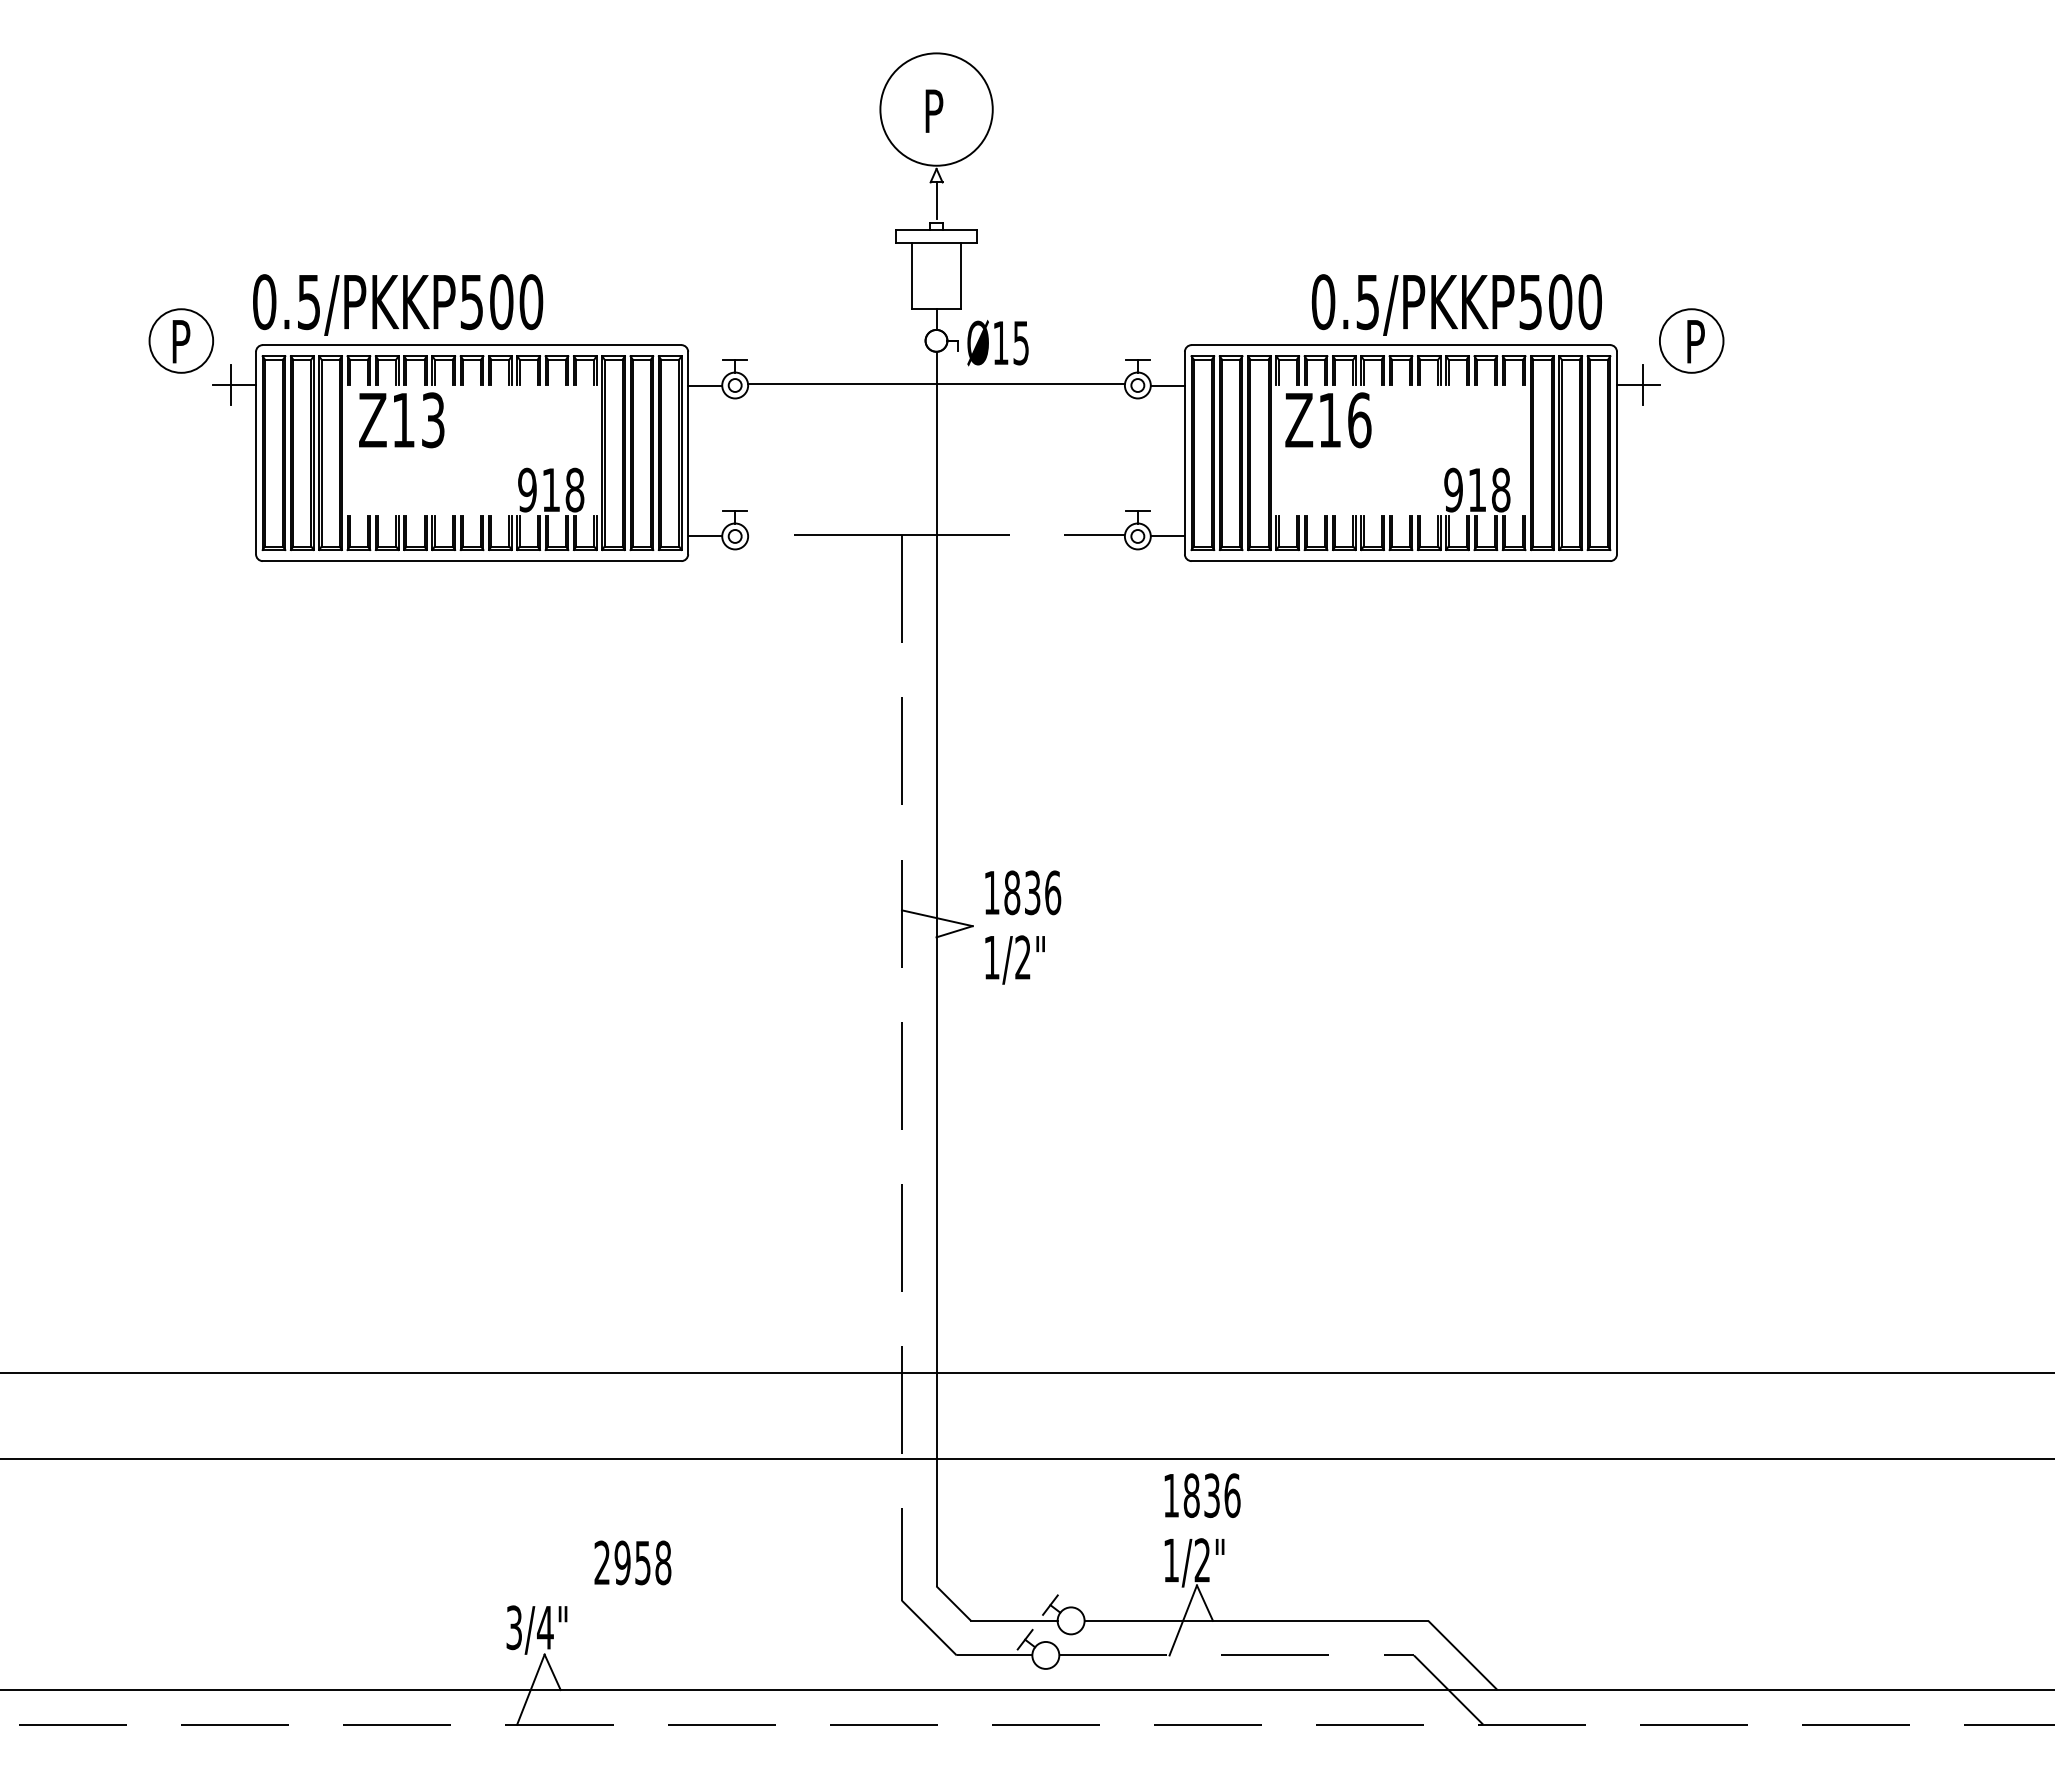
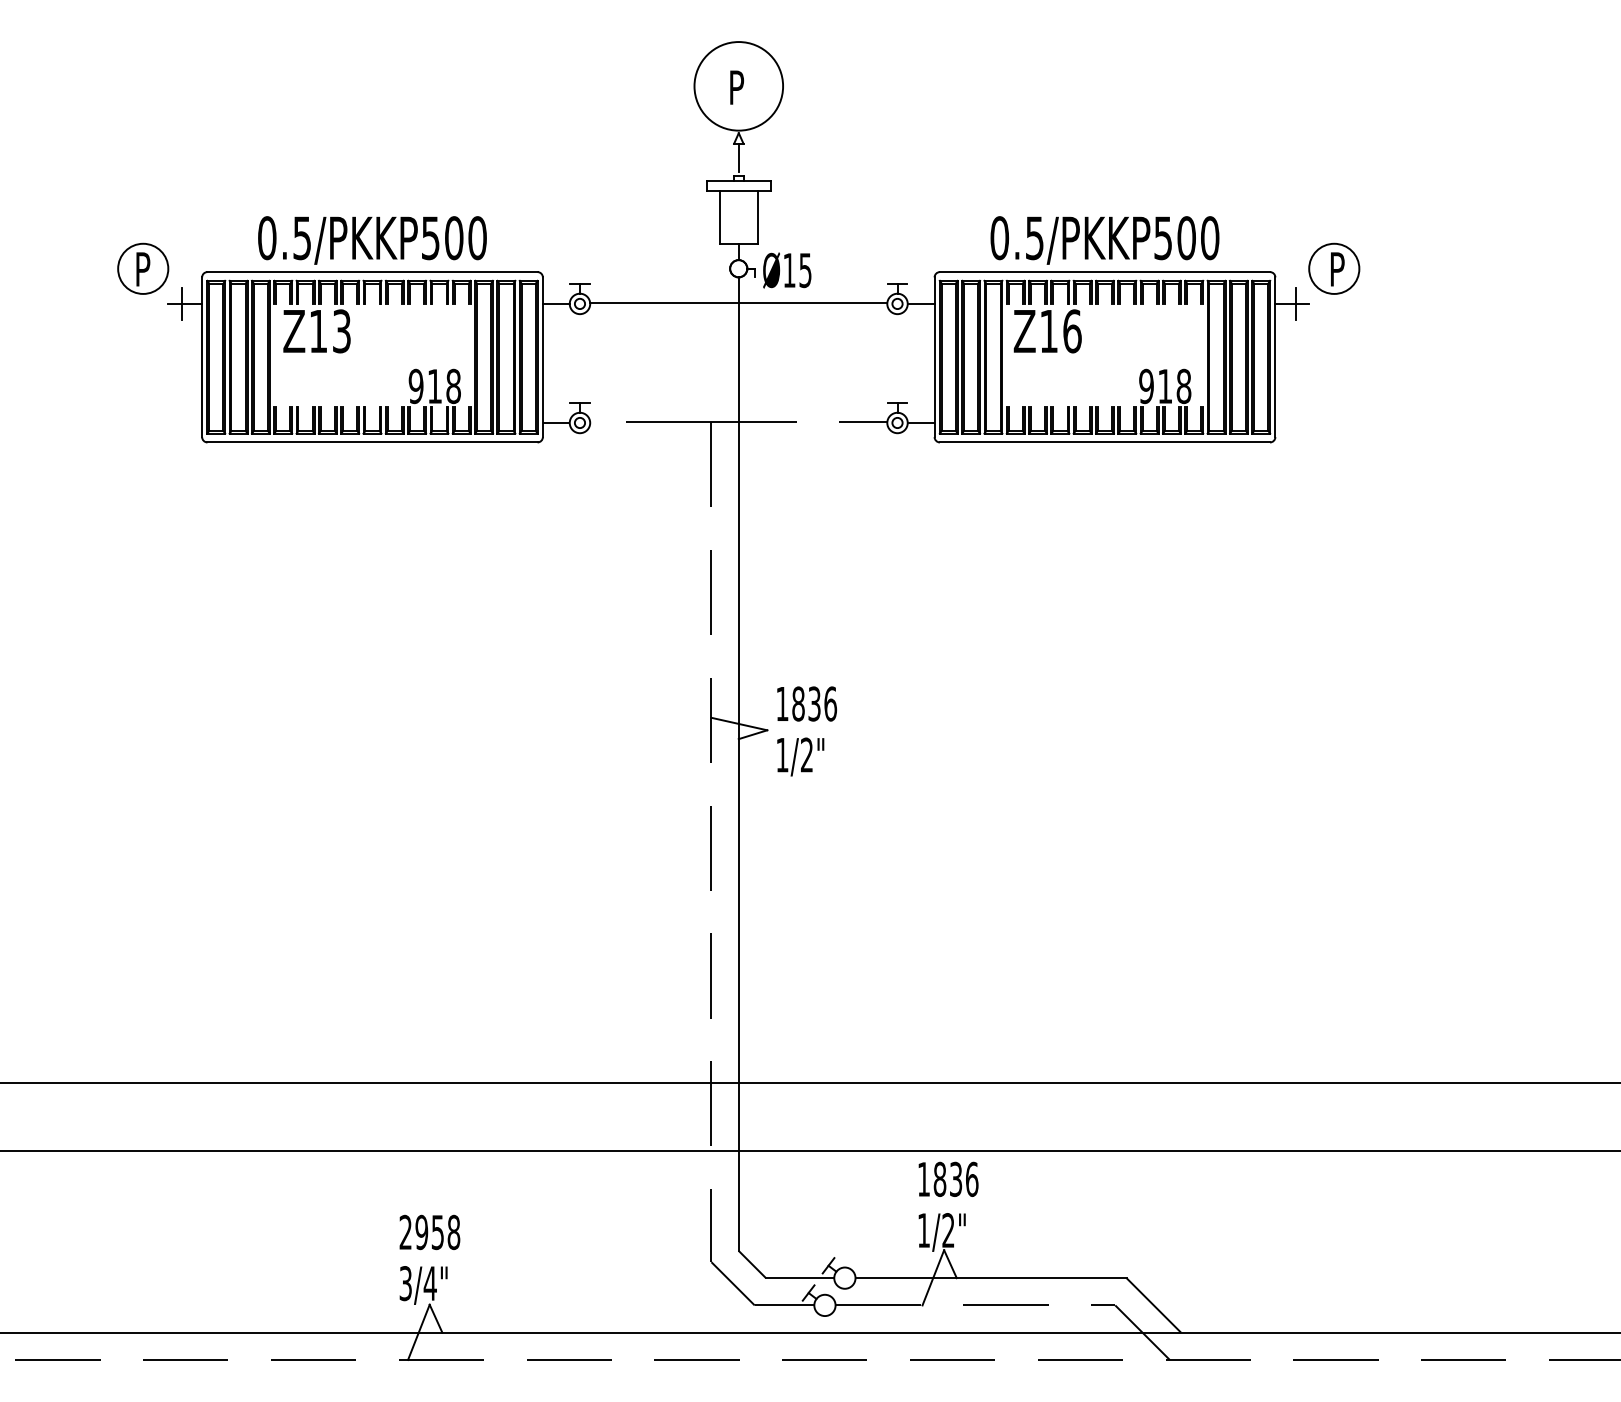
text: (398, 304) -> (372, 240), moved
text: (1456, 304) -> (1104, 240), moved
text: (632, 1562) -> (429, 1232), moved

